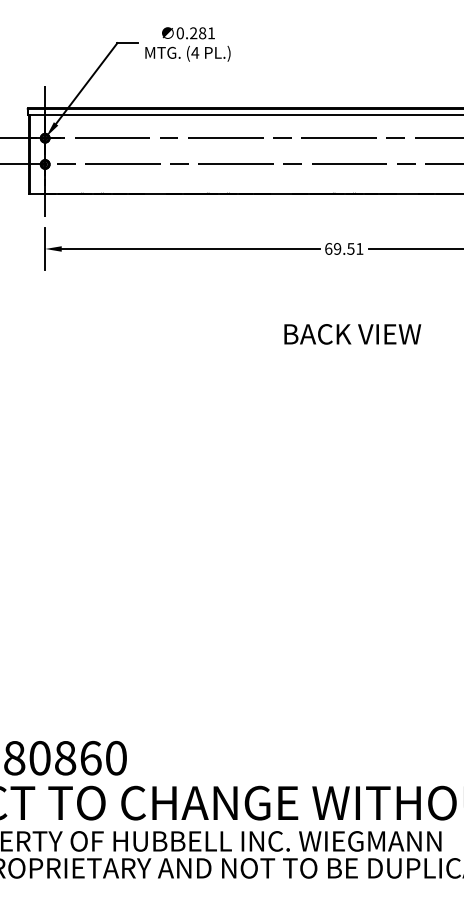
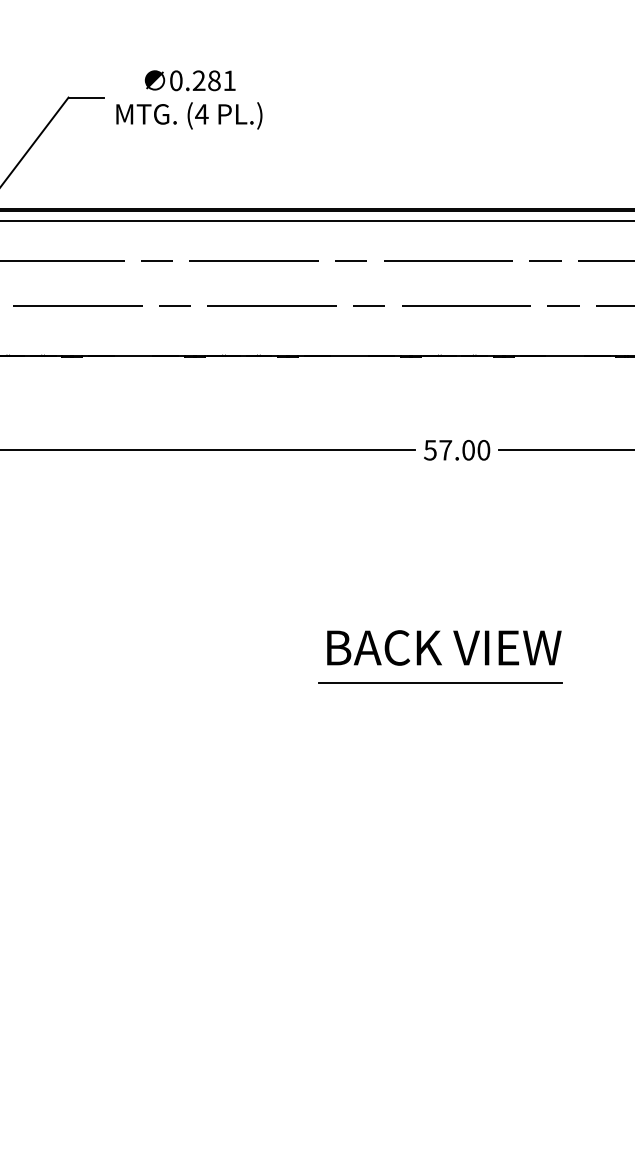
text: (344, 248) -> (457, 449), 69.51 -> 57.00
text: (352, 334) -> (443, 648), moved
line: (334, 384) -> (440, 682), added

